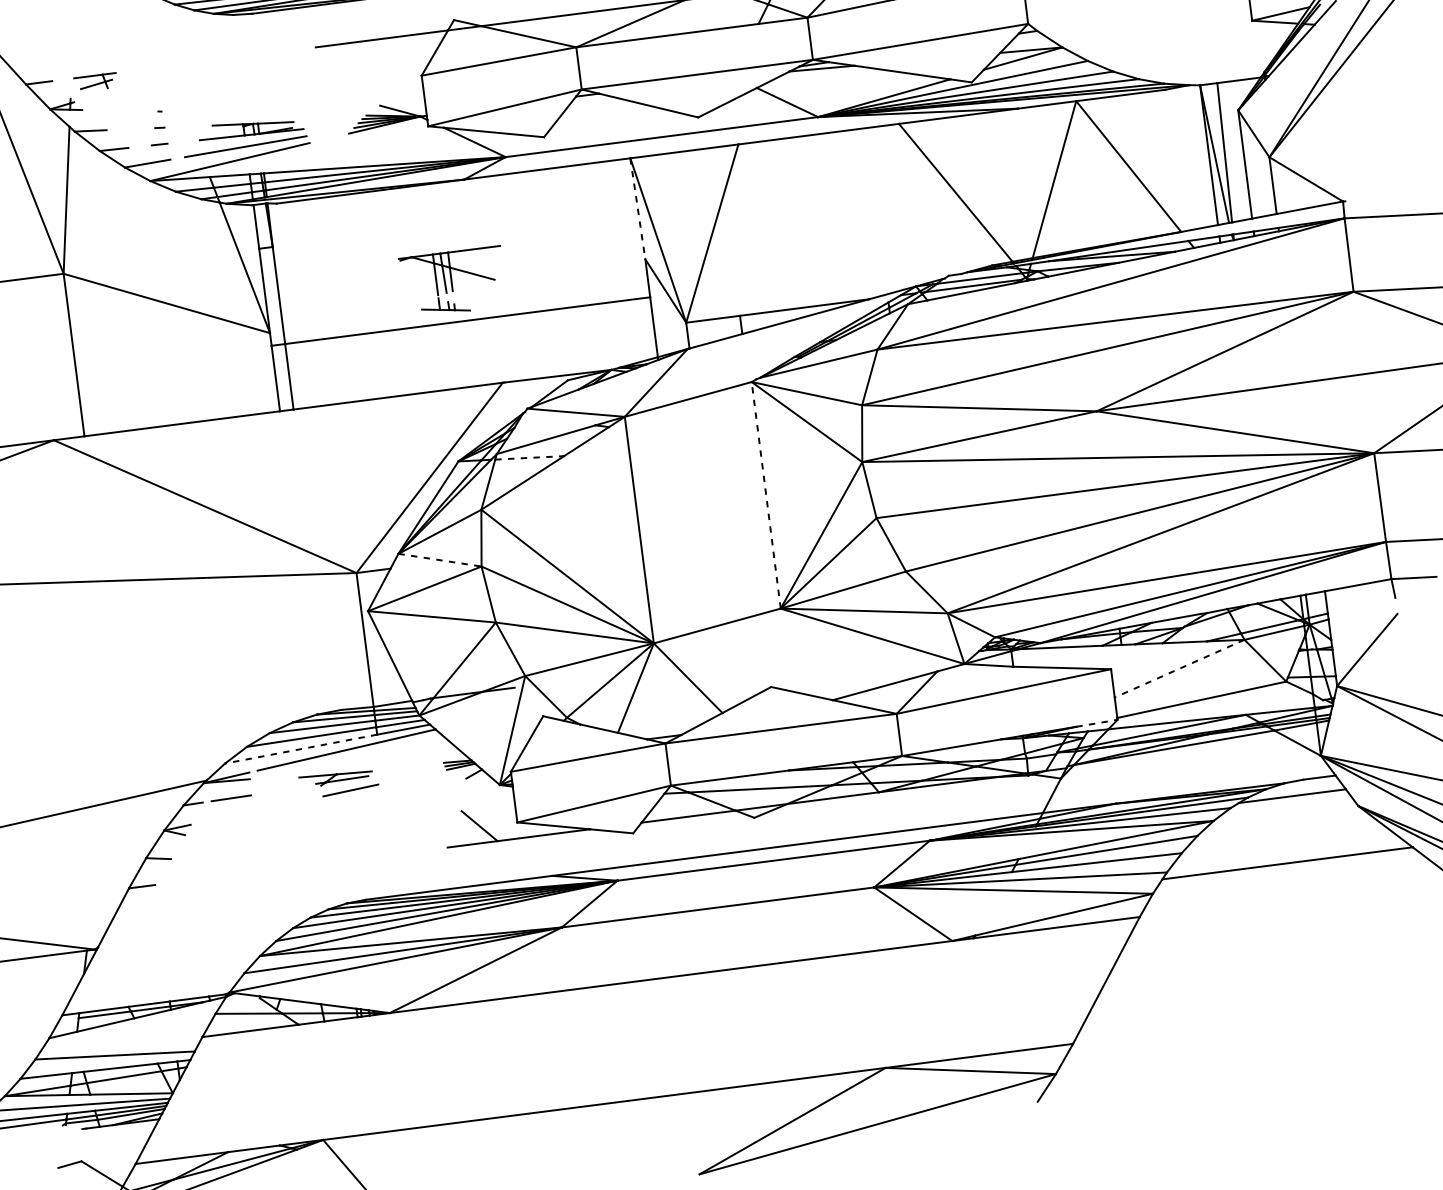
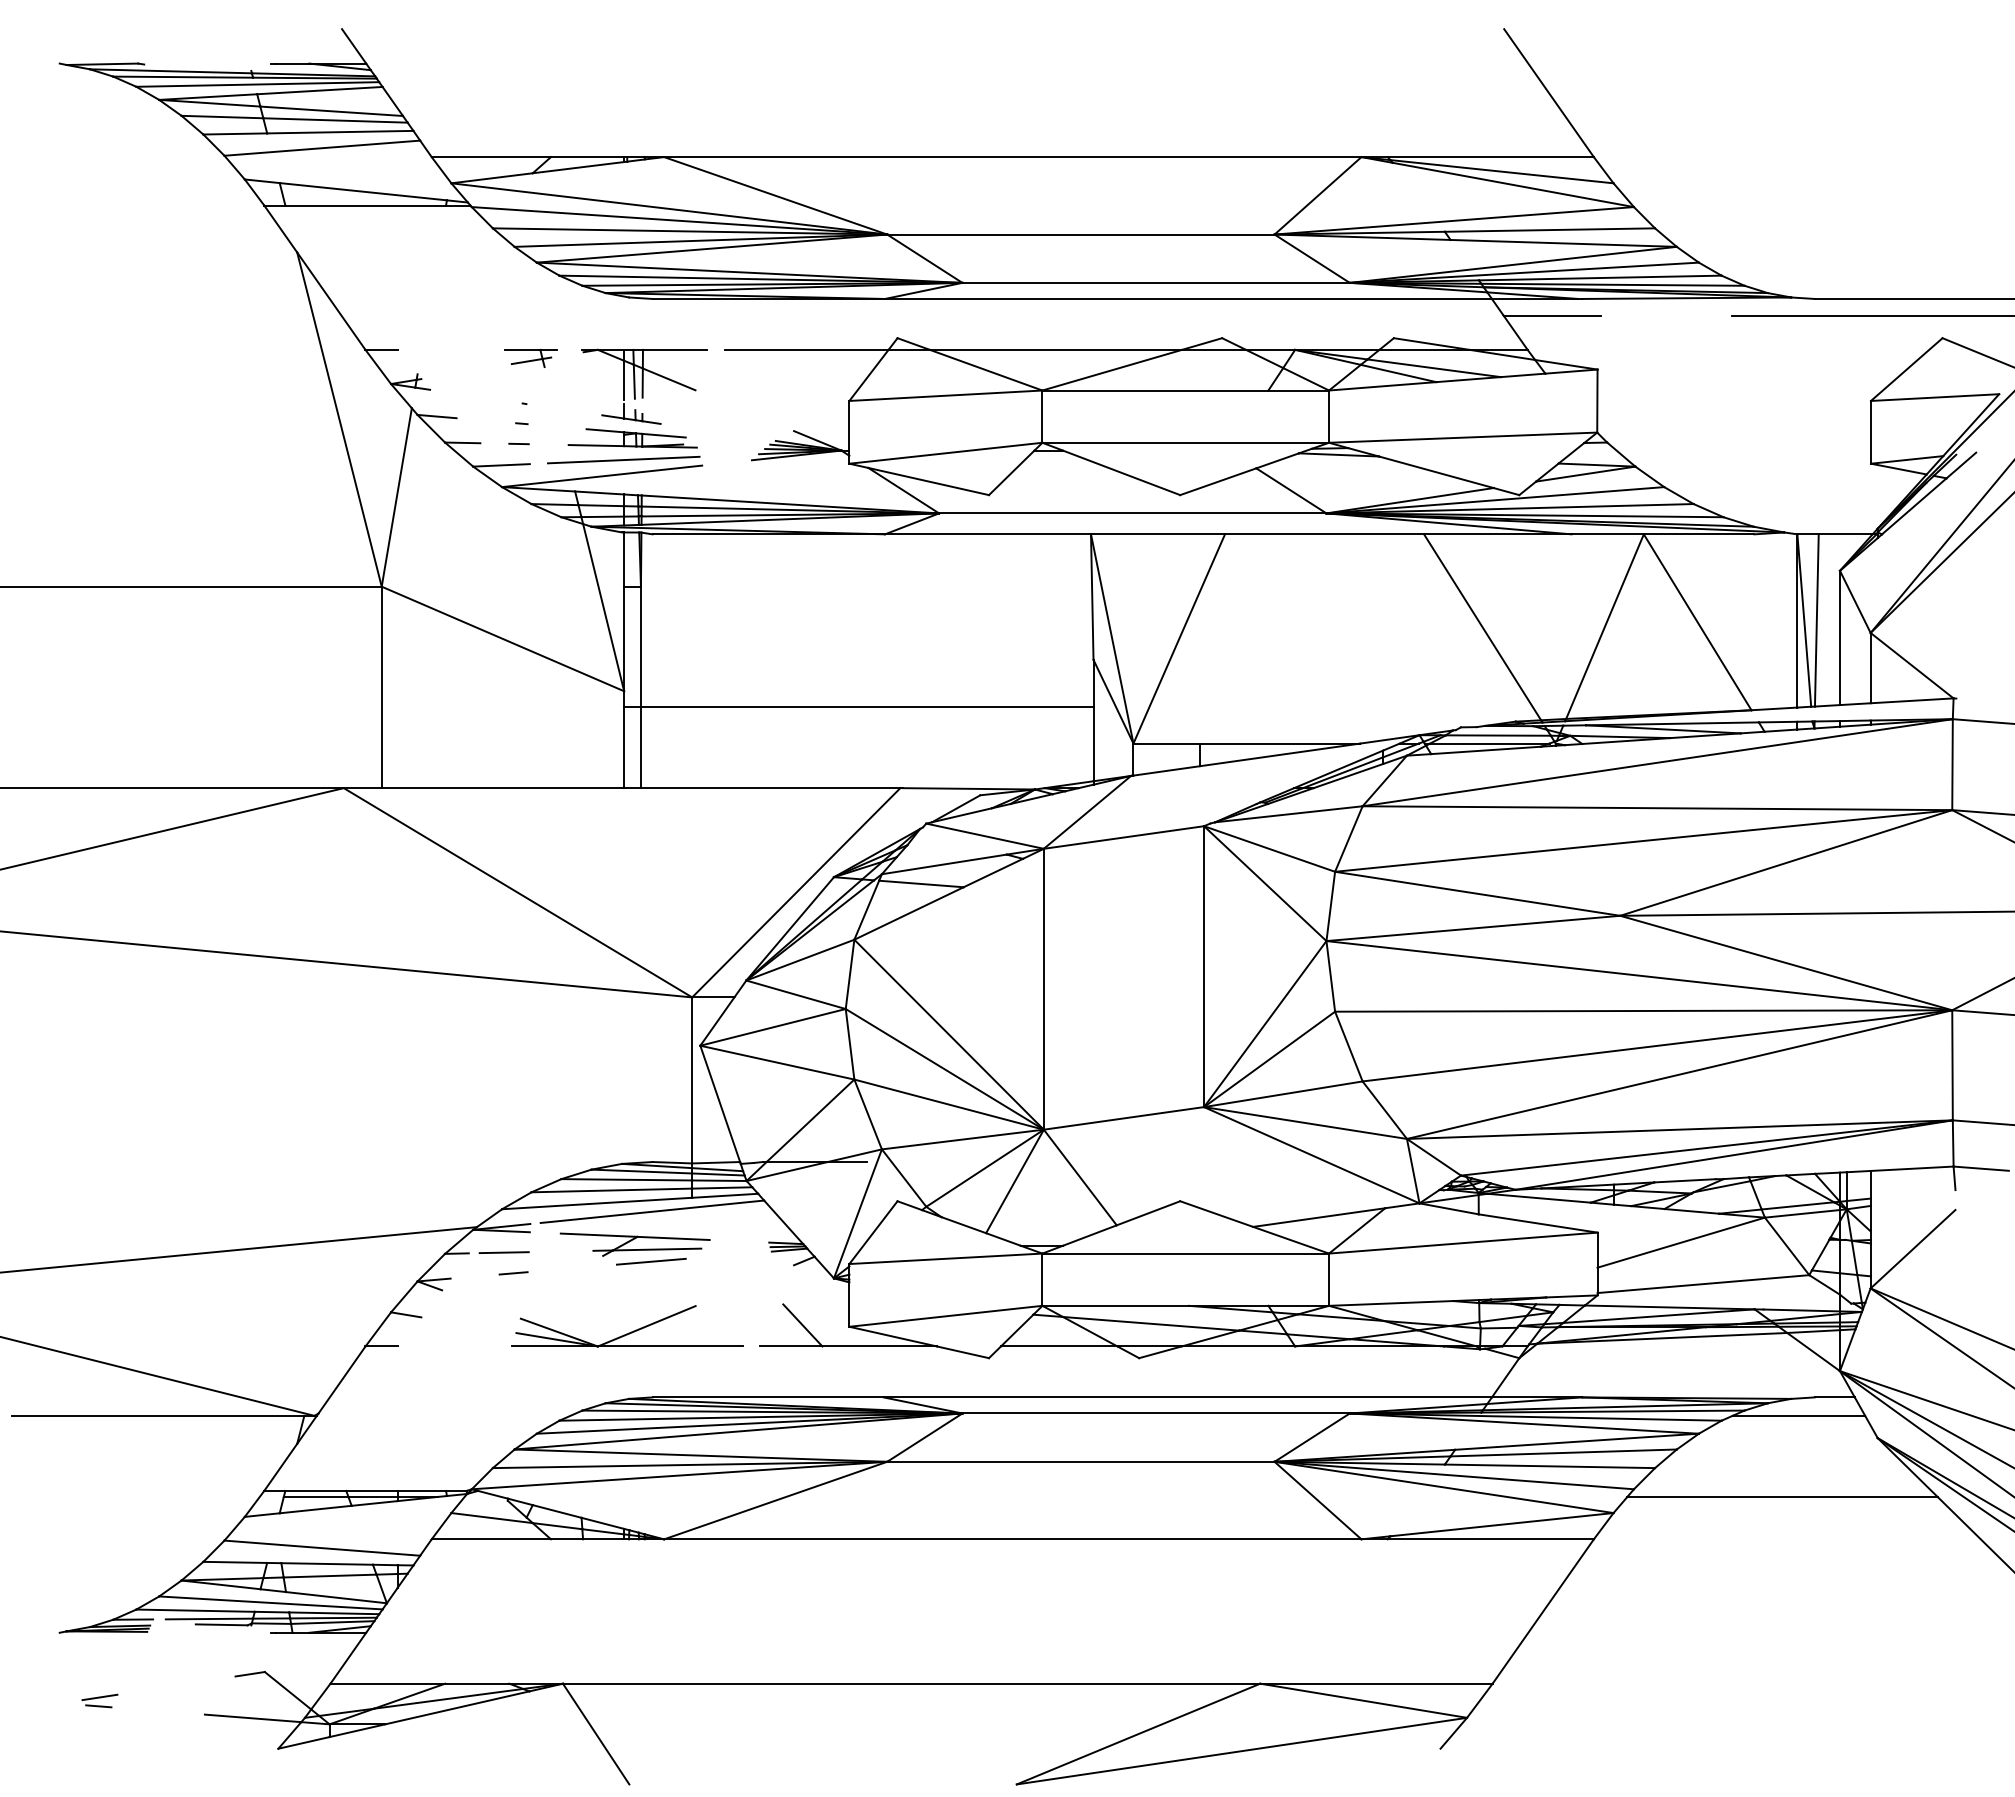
part: (95, 81) -> (530, 357), moved
line: (638, 209) -> (1092, 597), dashed -> solid
part: (453, 281) -> (644, 386), moved
line: (529, 458) -> (921, 884), dashed -> solid
line: (766, 495) -> (1204, 966), dashed -> solid
line: (440, 559) -> (796, 994), dashed -> solid
line: (1179, 668) -> (1680, 1242), dashed -> solid
line: (1096, 723) -> (1571, 1296), dashed -> solid
line: (300, 749) -> (596, 1203), dashed -> solid
part: (335, 778) -> (634, 1244), size x1.67
line: (240, 814) -> (513, 1273), added
part: (339, 849) -> (628, 1332), added
line: (41, 1127) -> (221, 1624), added

